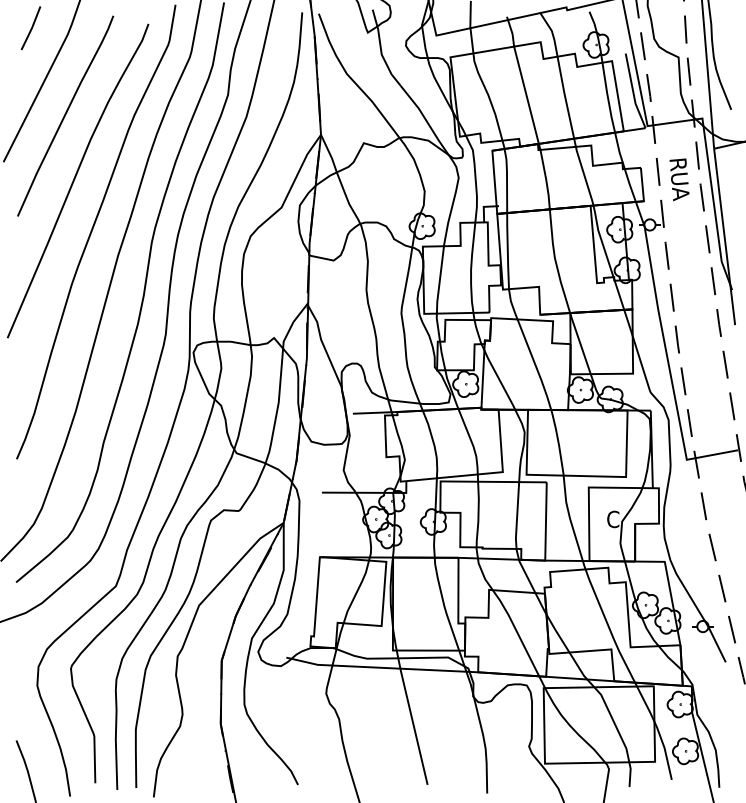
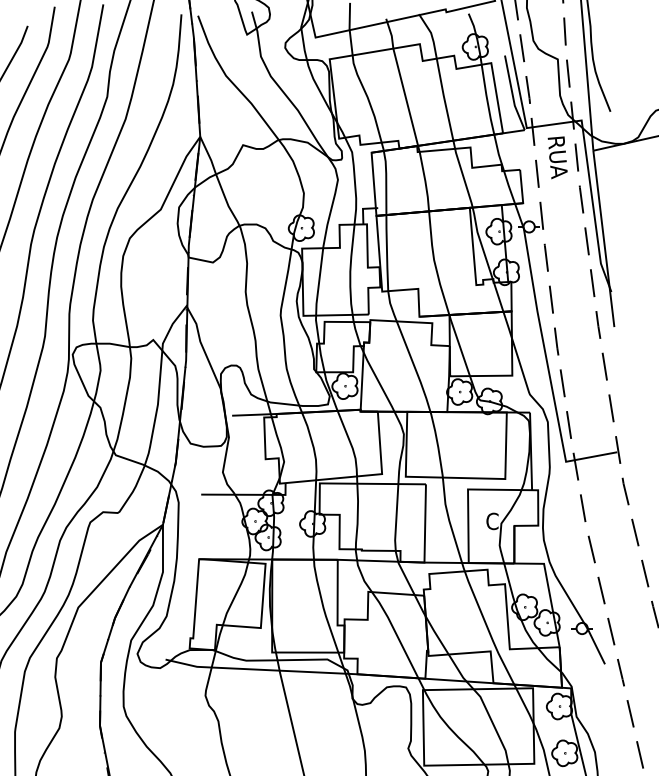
text: (679, 179) -> (557, 157), moved

